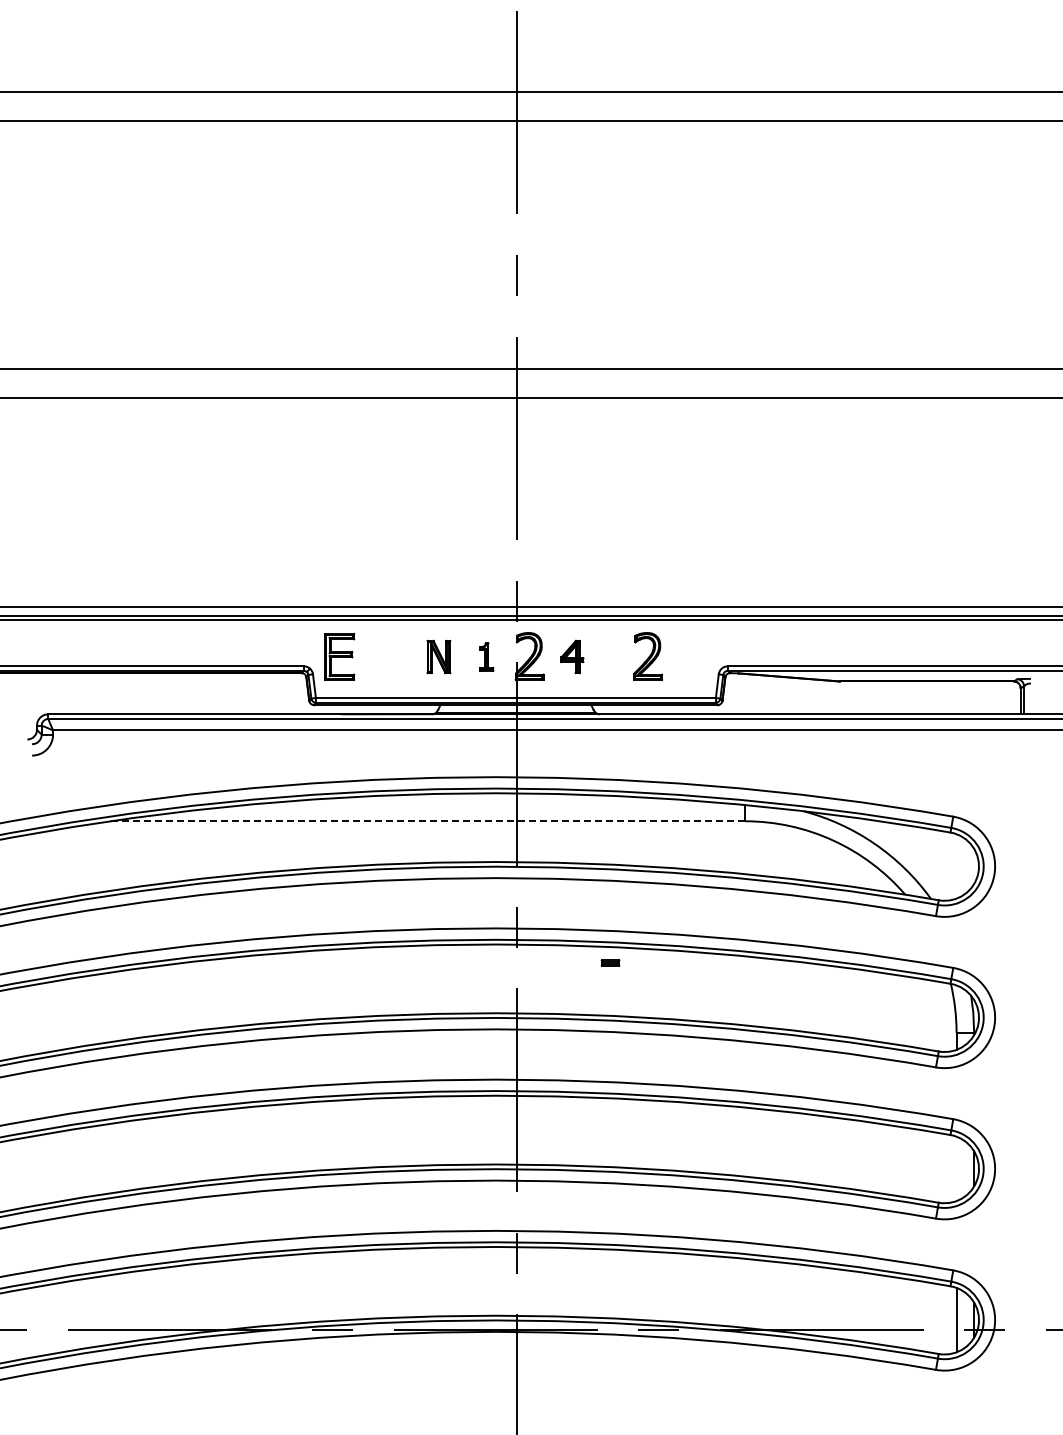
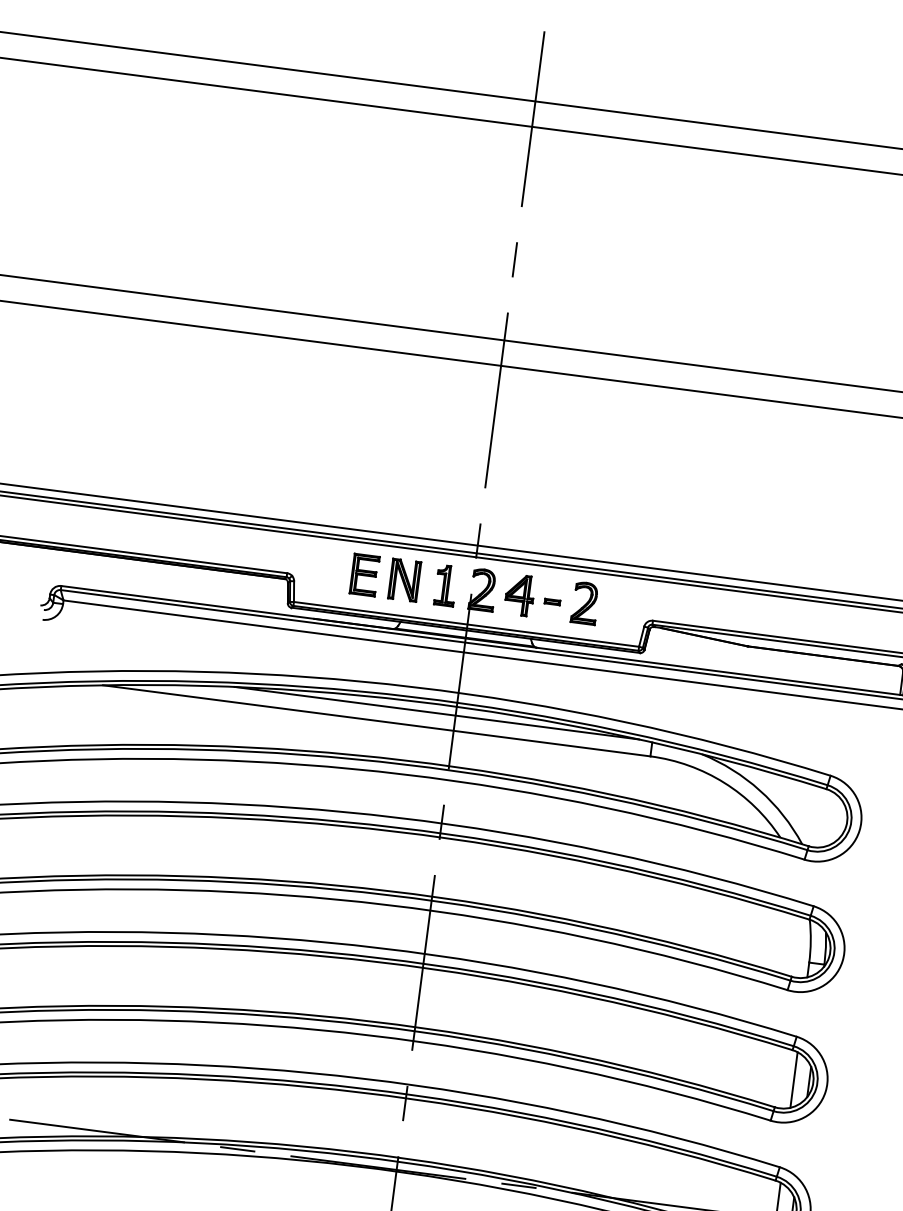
part: (339, 656) -> (364, 574), moved
part: (438, 656) -> (404, 579), size x1.43
part: (486, 656) -> (445, 585), size x1.67
part: (572, 656) -> (520, 594), size x1.43
line: (494, 803) -> (436, 712), added
line: (427, 821) -> (376, 720), dashed -> solid
part: (610, 962) -> (552, 601), moved
line: (956, 1168) -> (793, 1079), added

